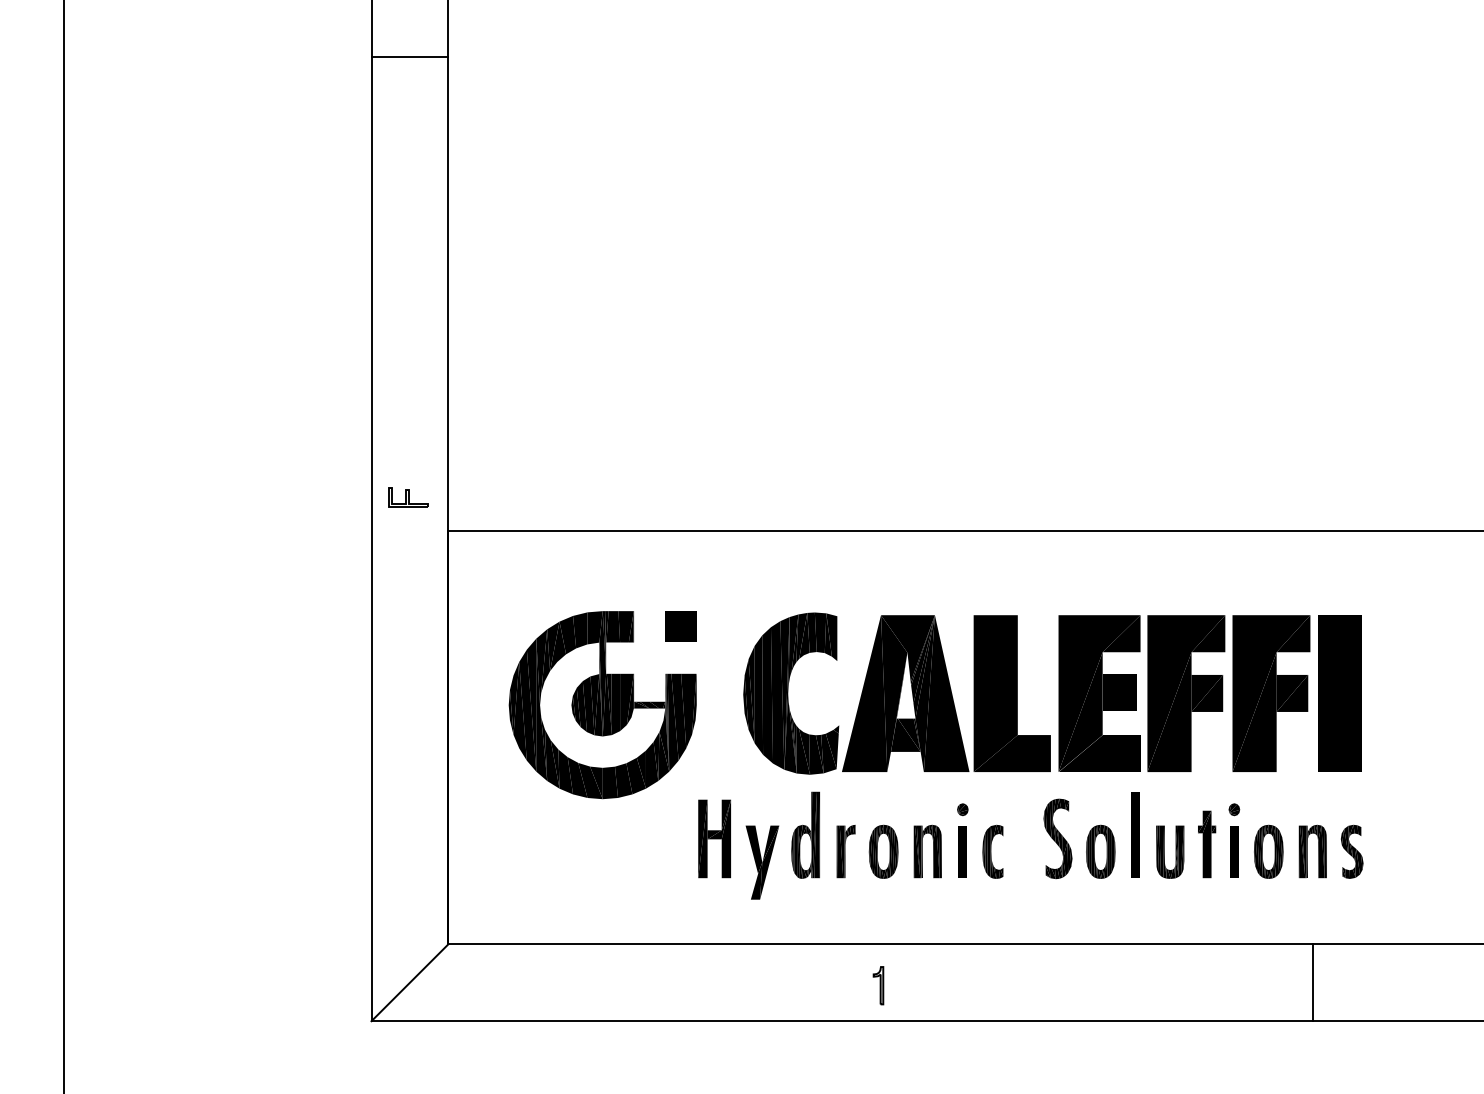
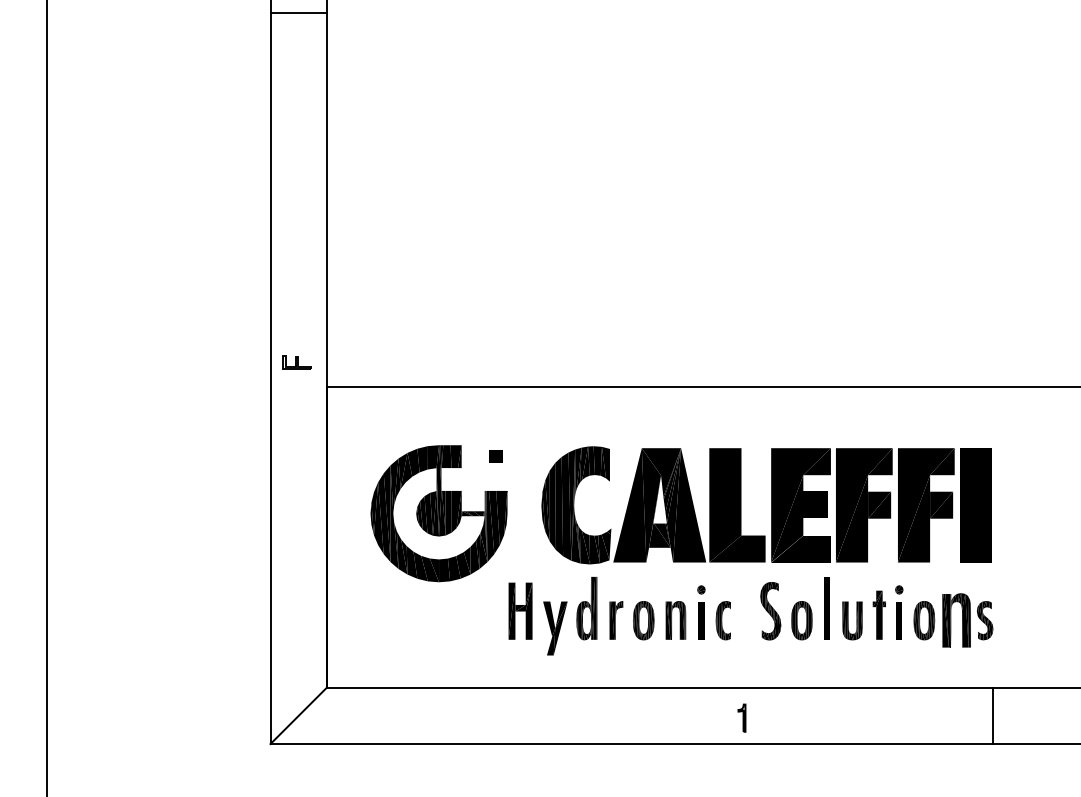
line: (409, 57) -> (298, 13), moved
part: (680, 626) -> (495, 456), size x0.6
part: (1312, 851) -> (956, 620), size x1.4
line: (1312, 982) -> (992, 715), moved
part: (878, 985) -> (741, 718), moved

